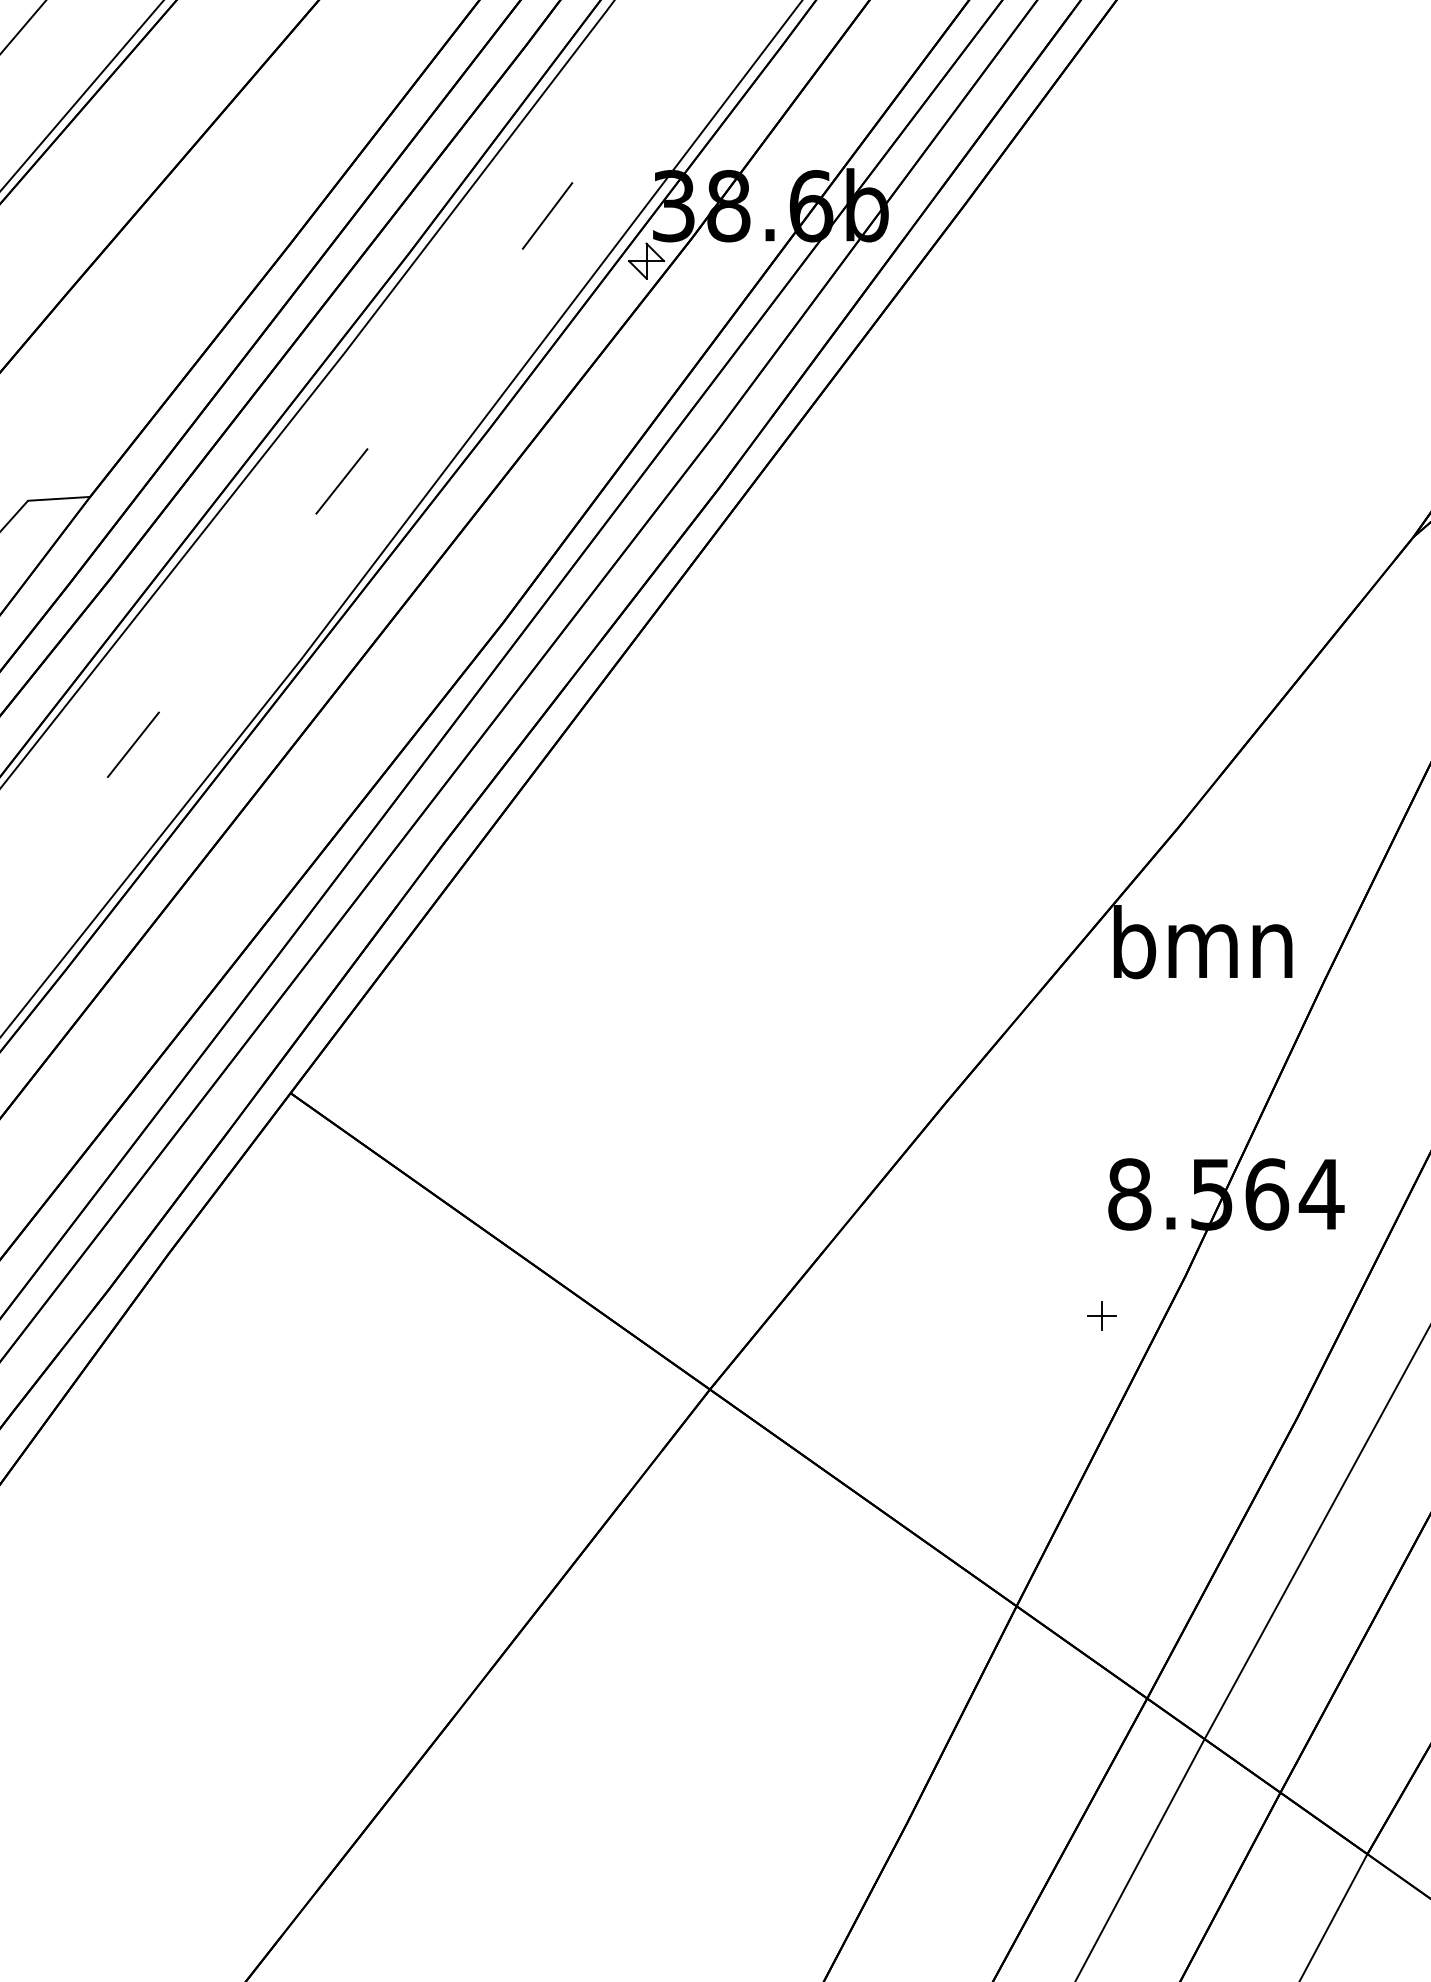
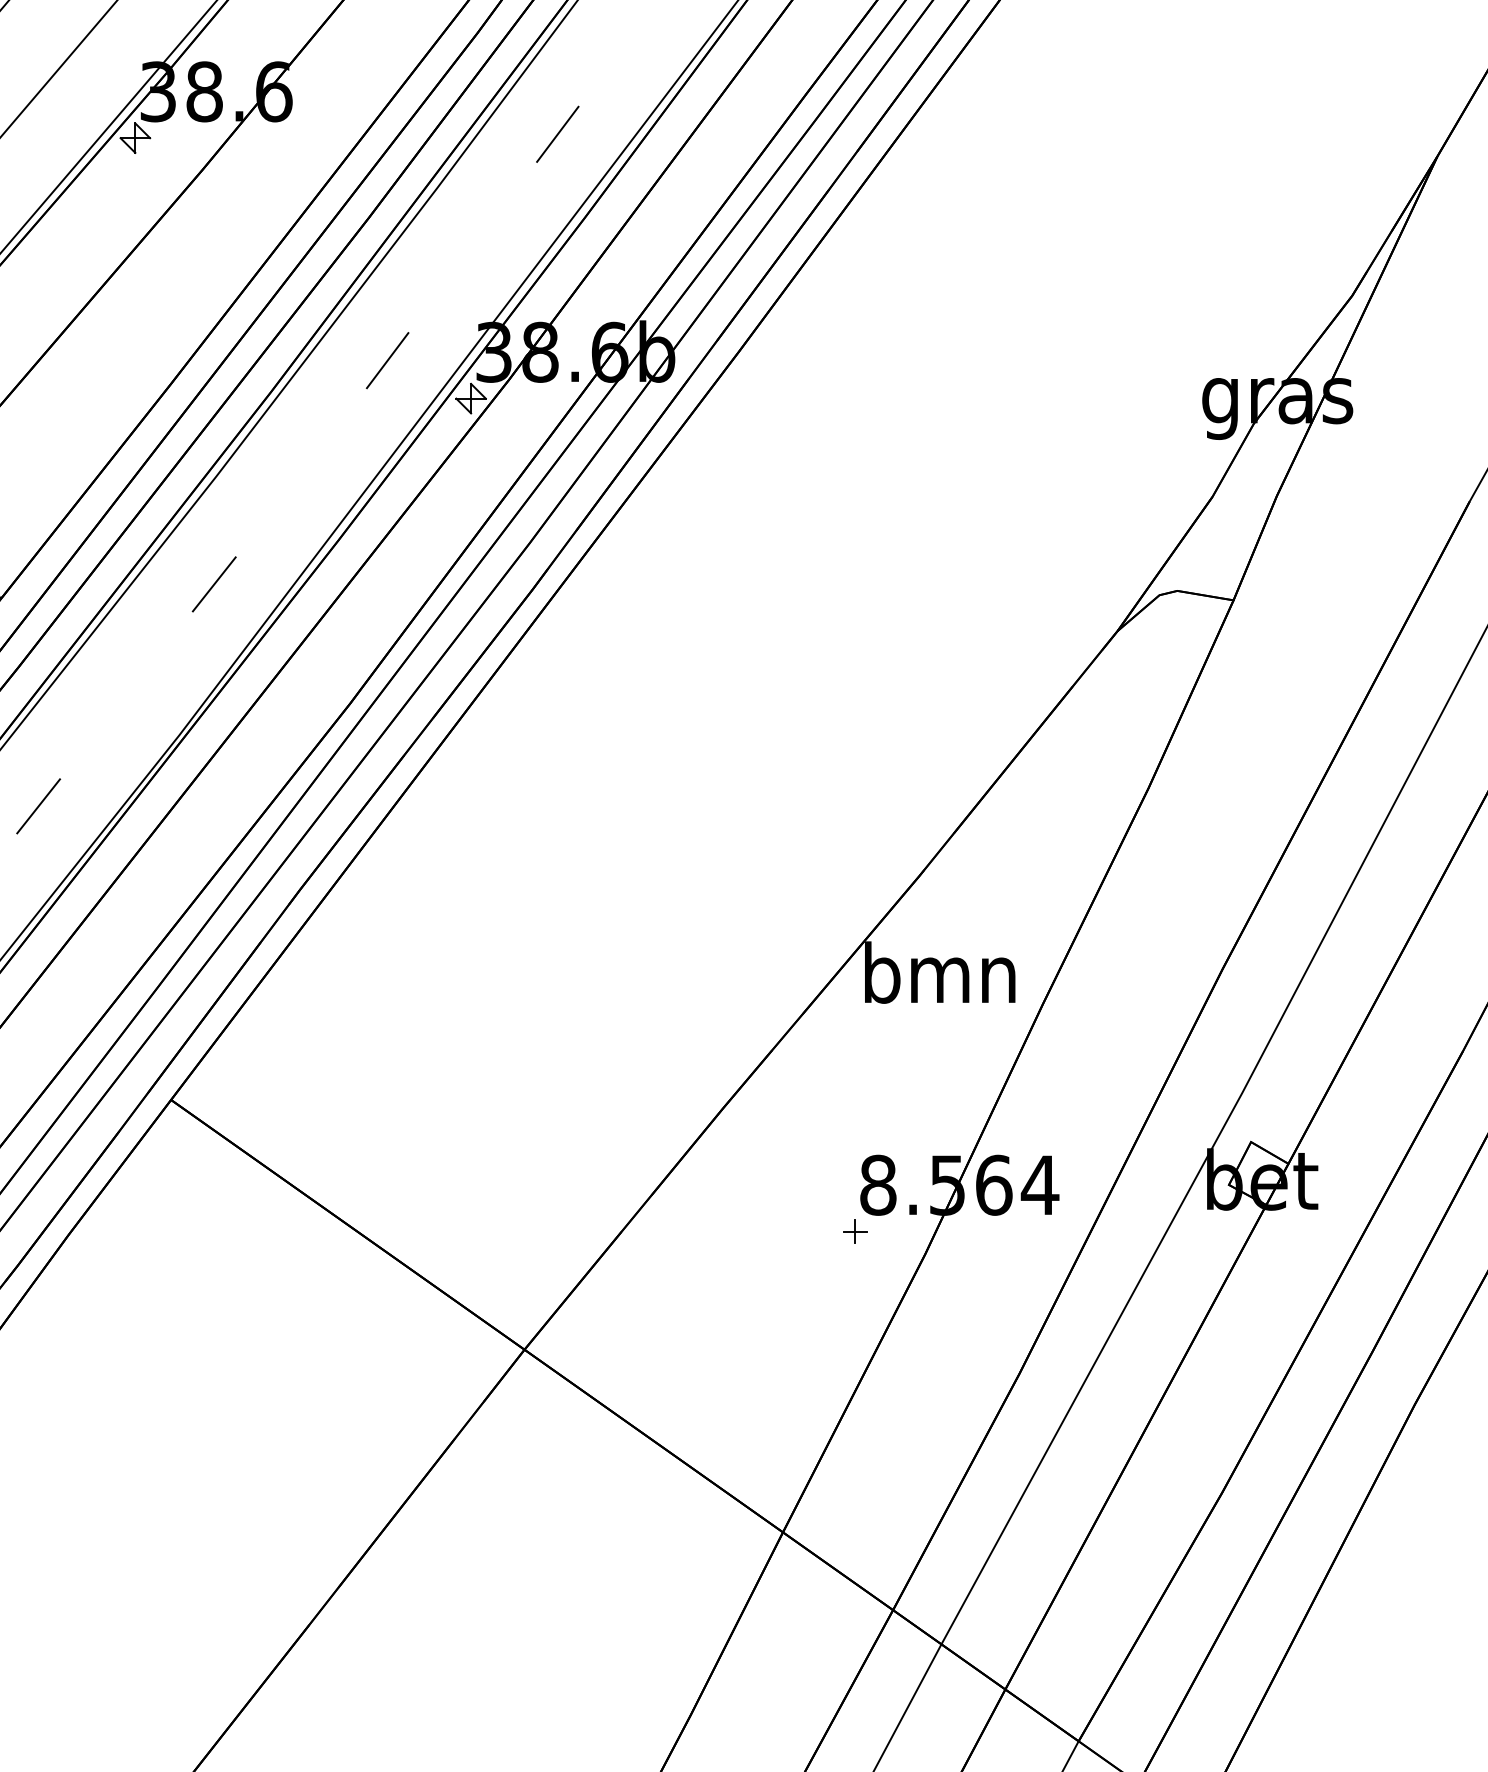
part: (1102, 1315) -> (855, 1231), moved

